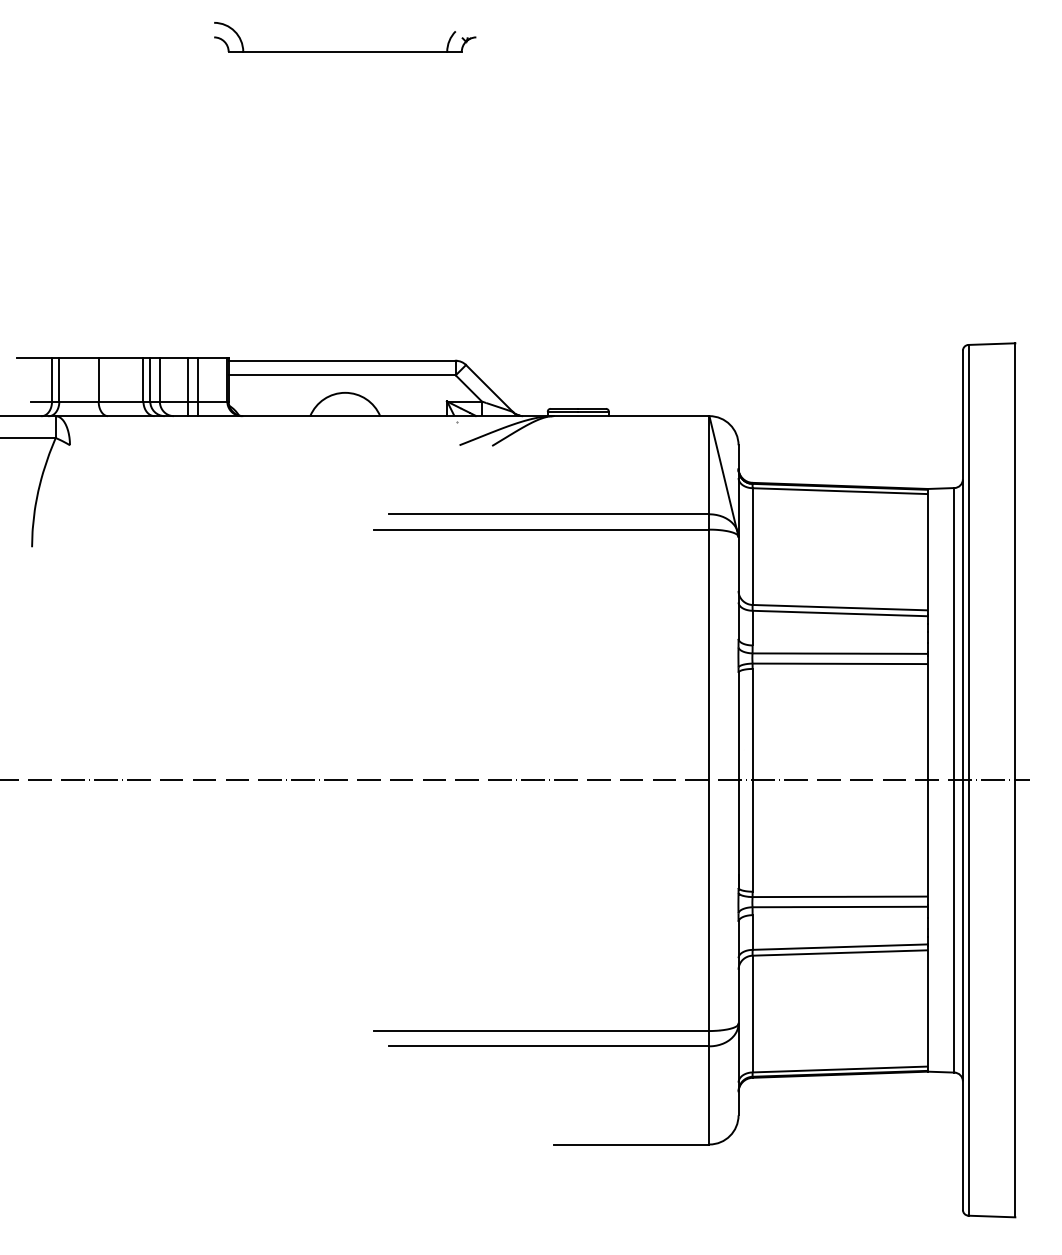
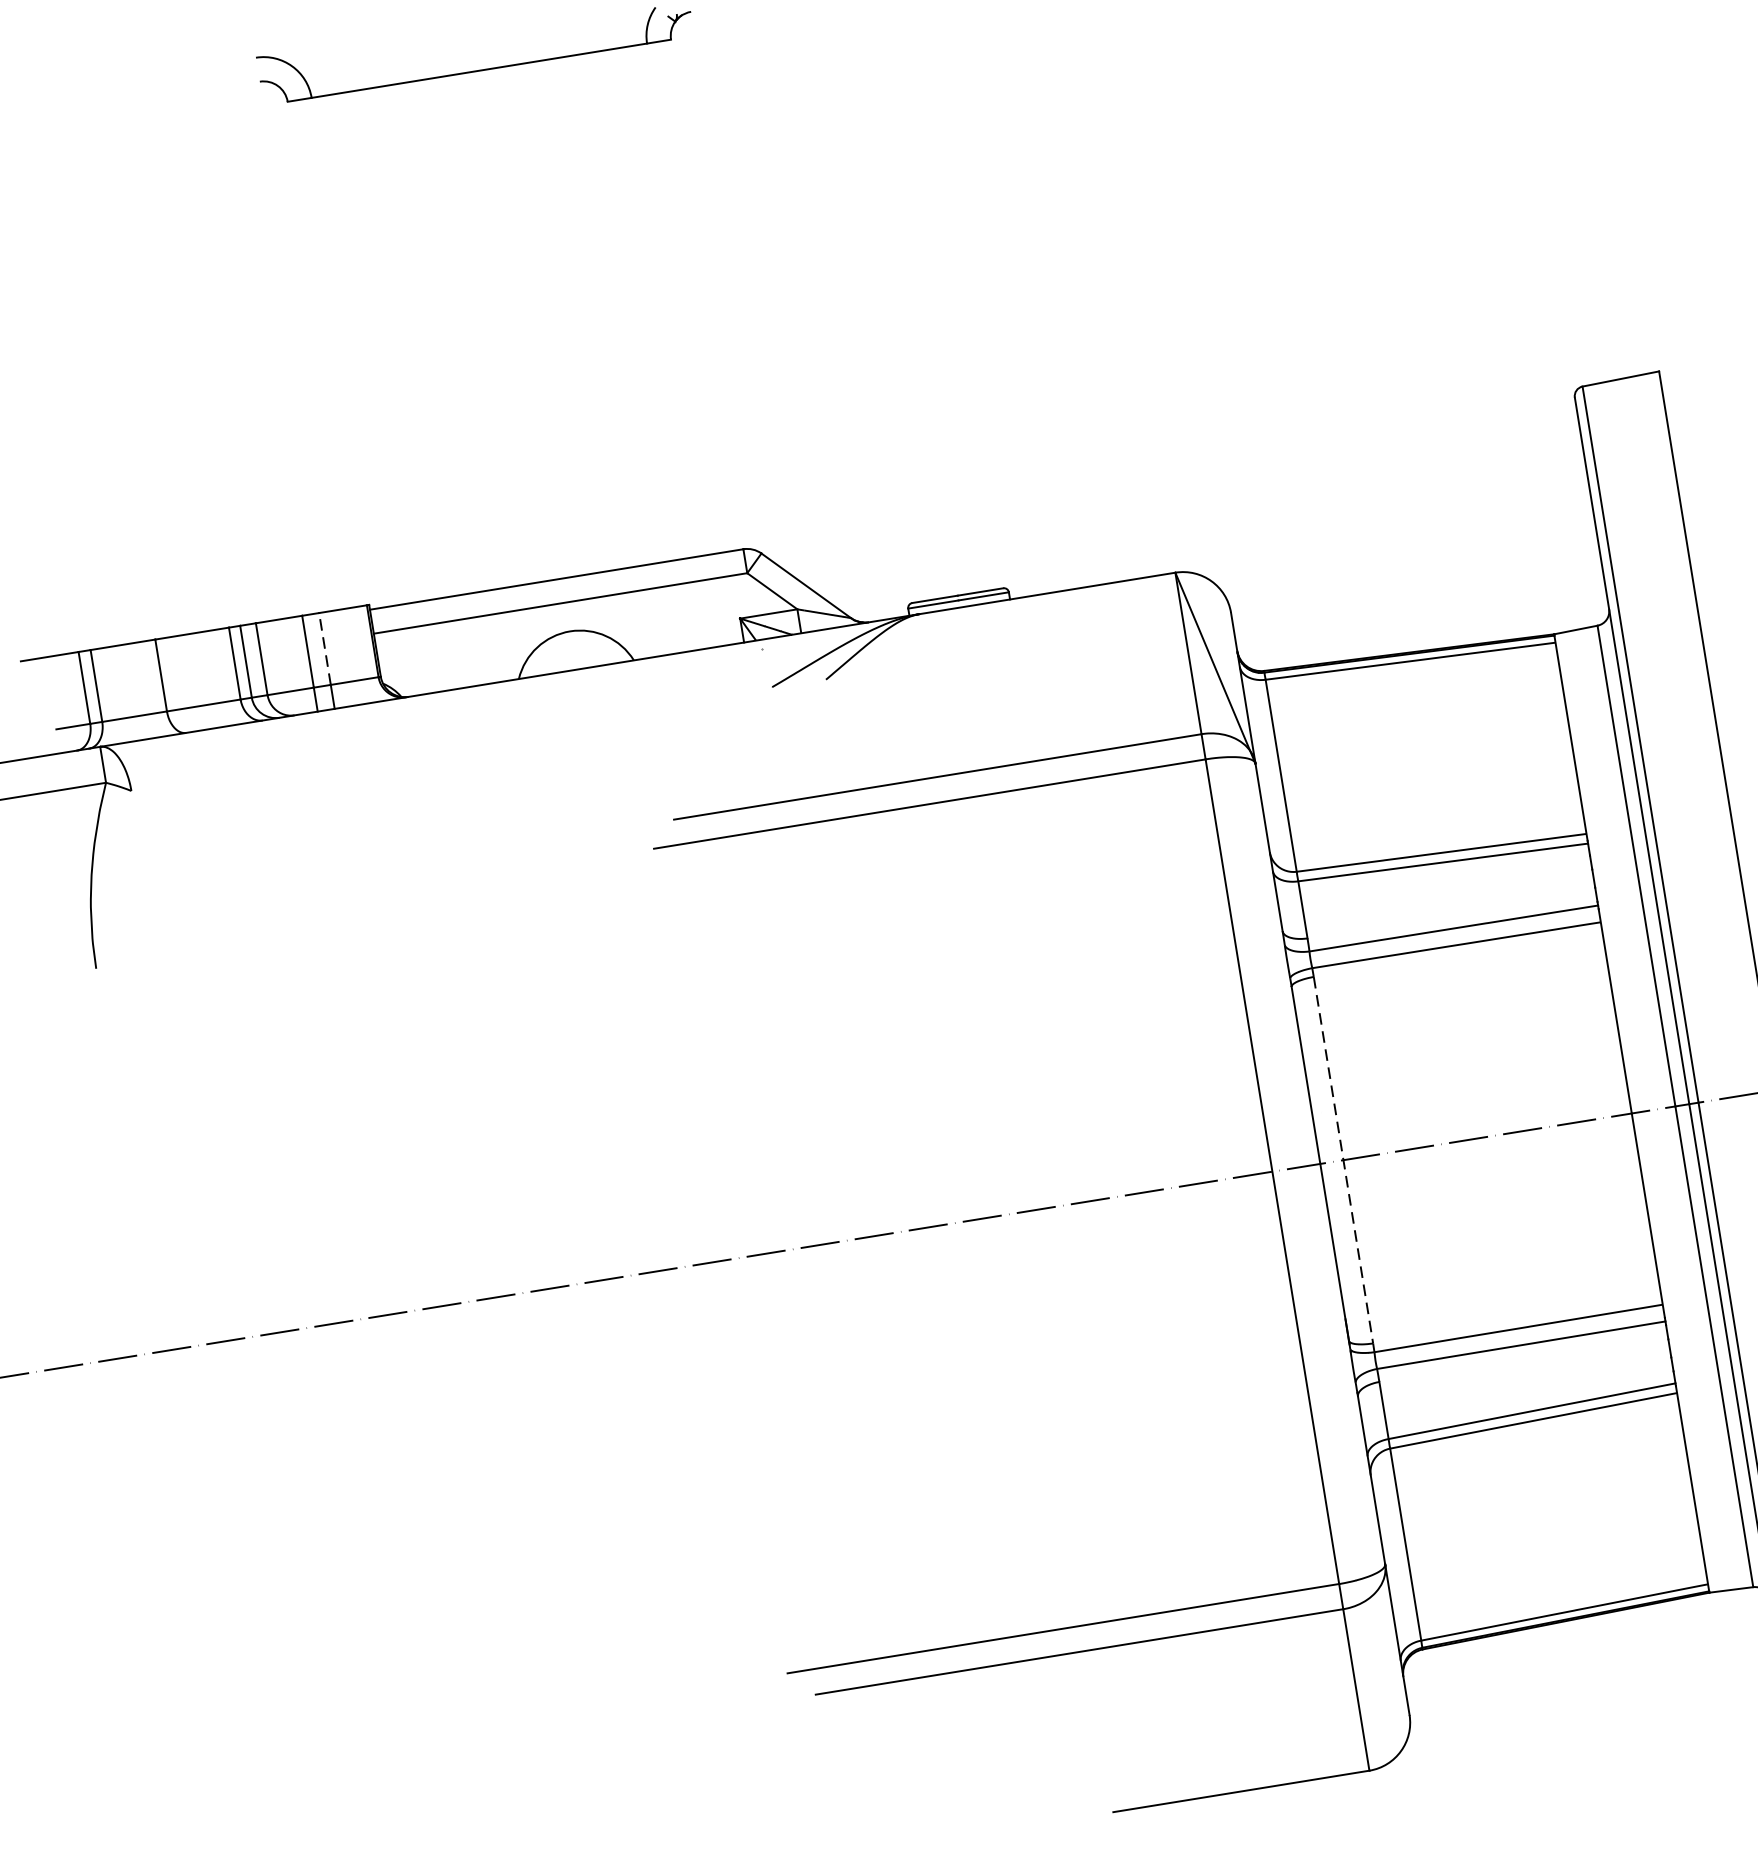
line: (198, 379) -> (325, 648), solid -> dashed
line: (752, 780) -> (1343, 1160), solid -> dashed

